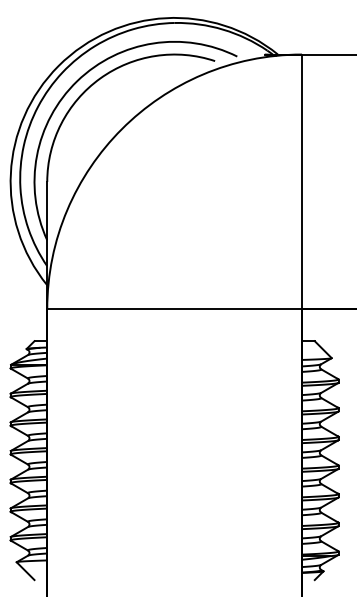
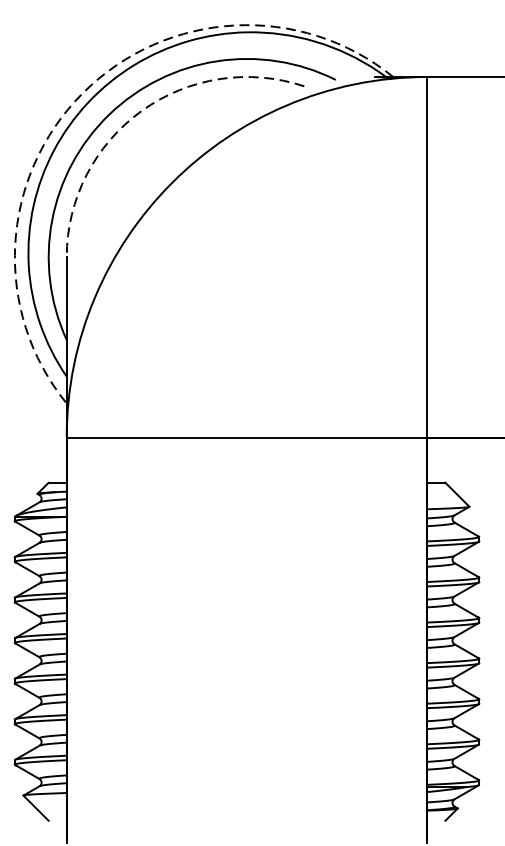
arc: (58, 65) -> (82, 92), solid -> dashed
arc: (100, 78) -> (142, 110), solid -> dashed

